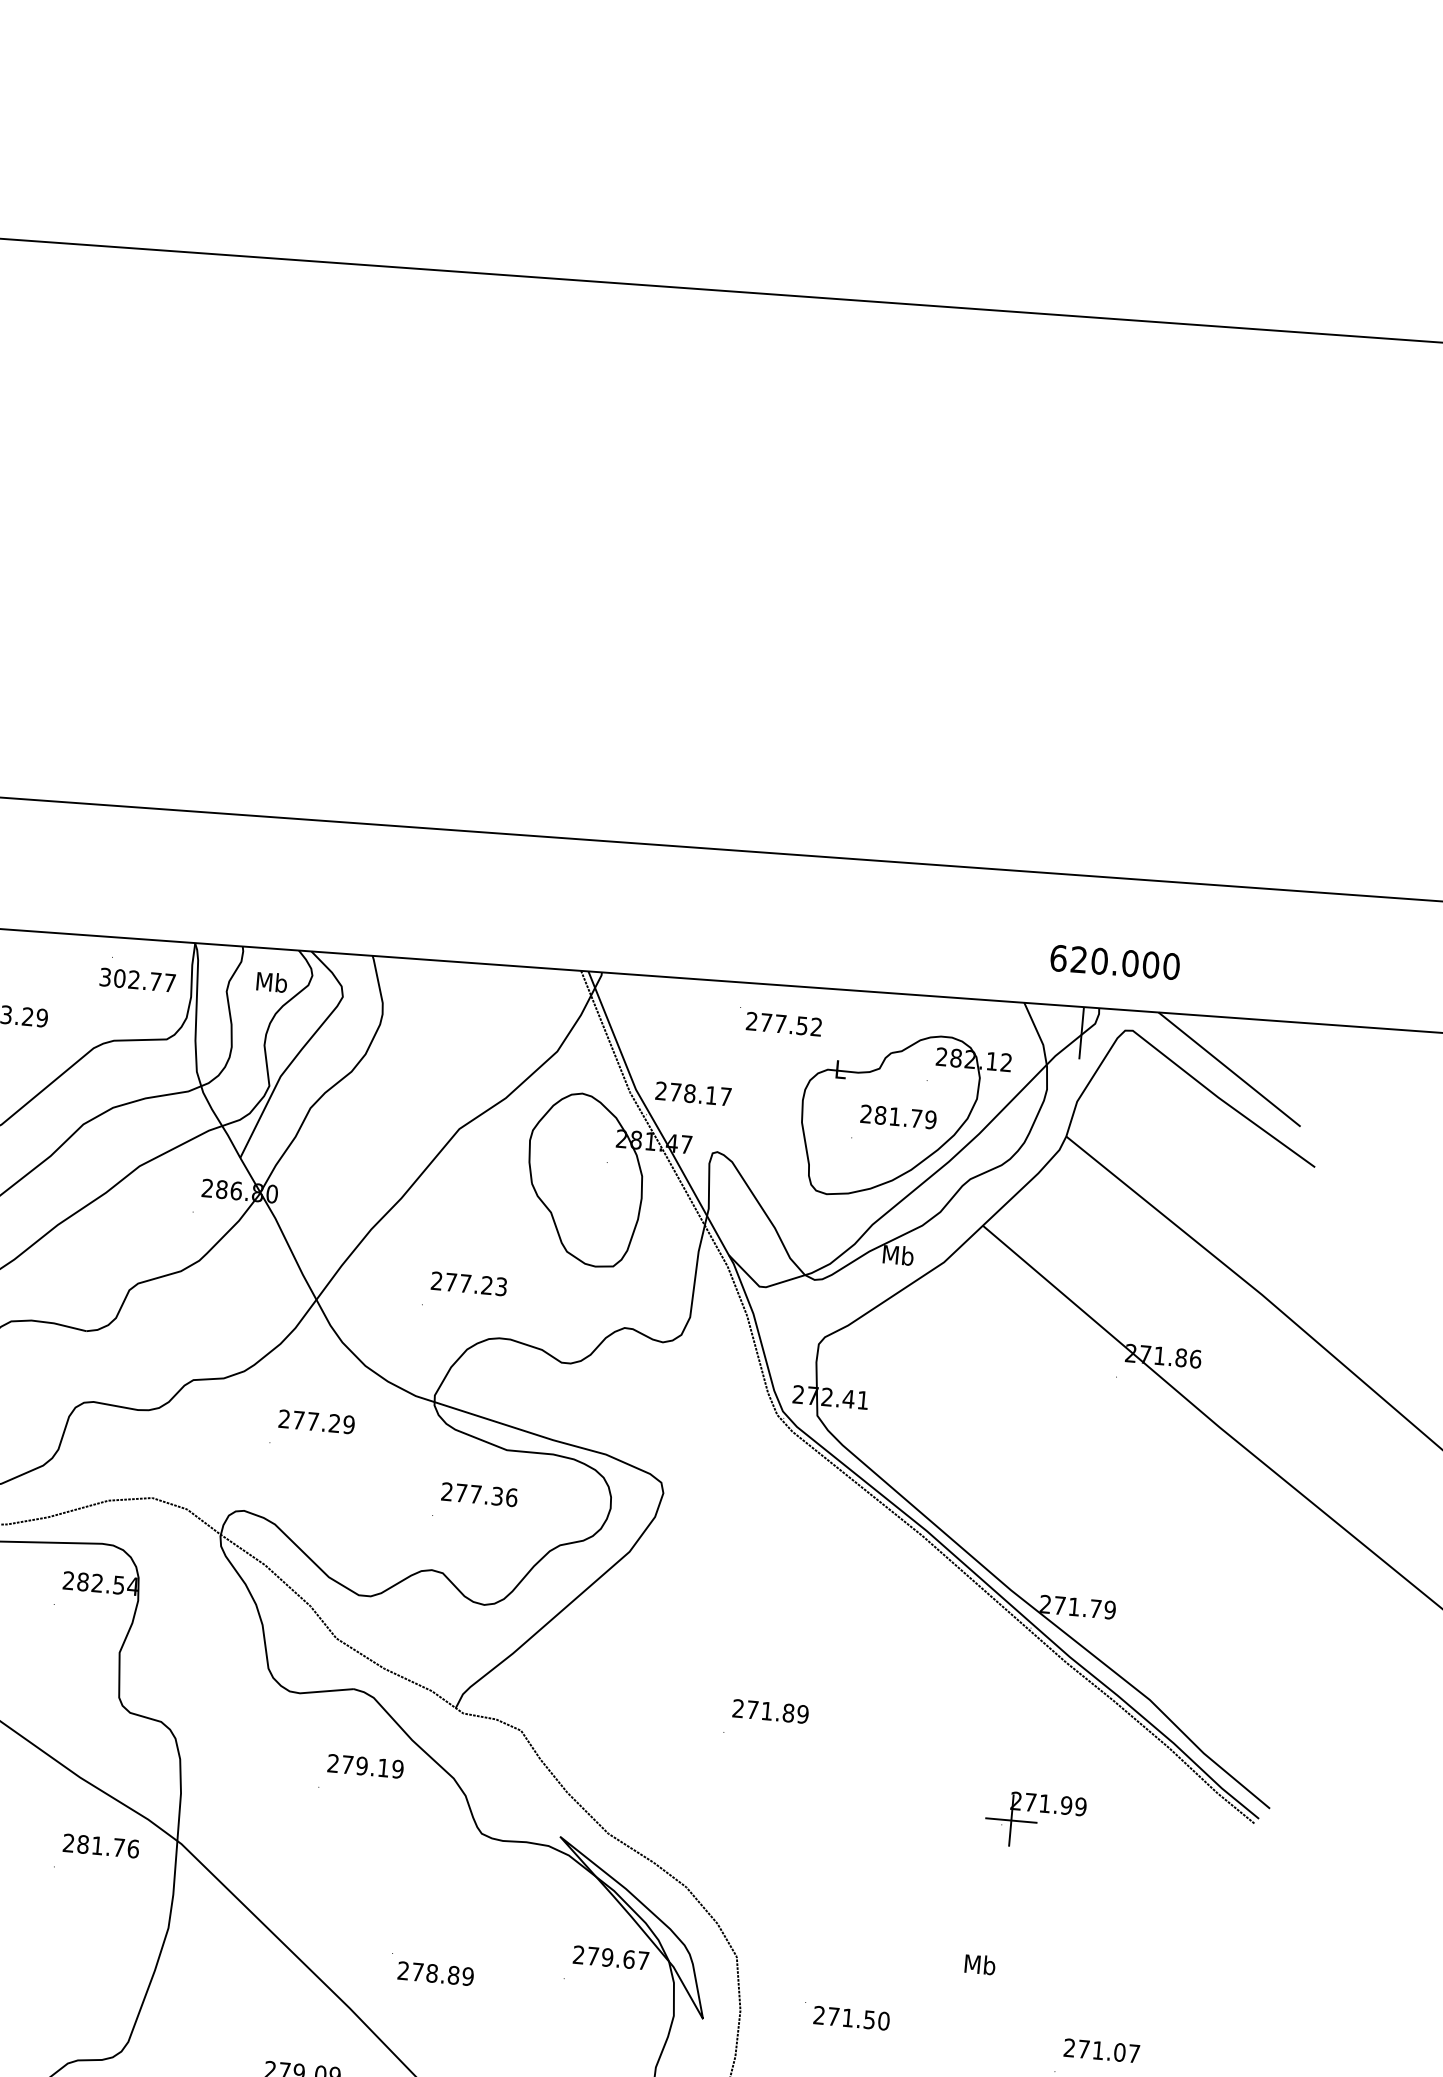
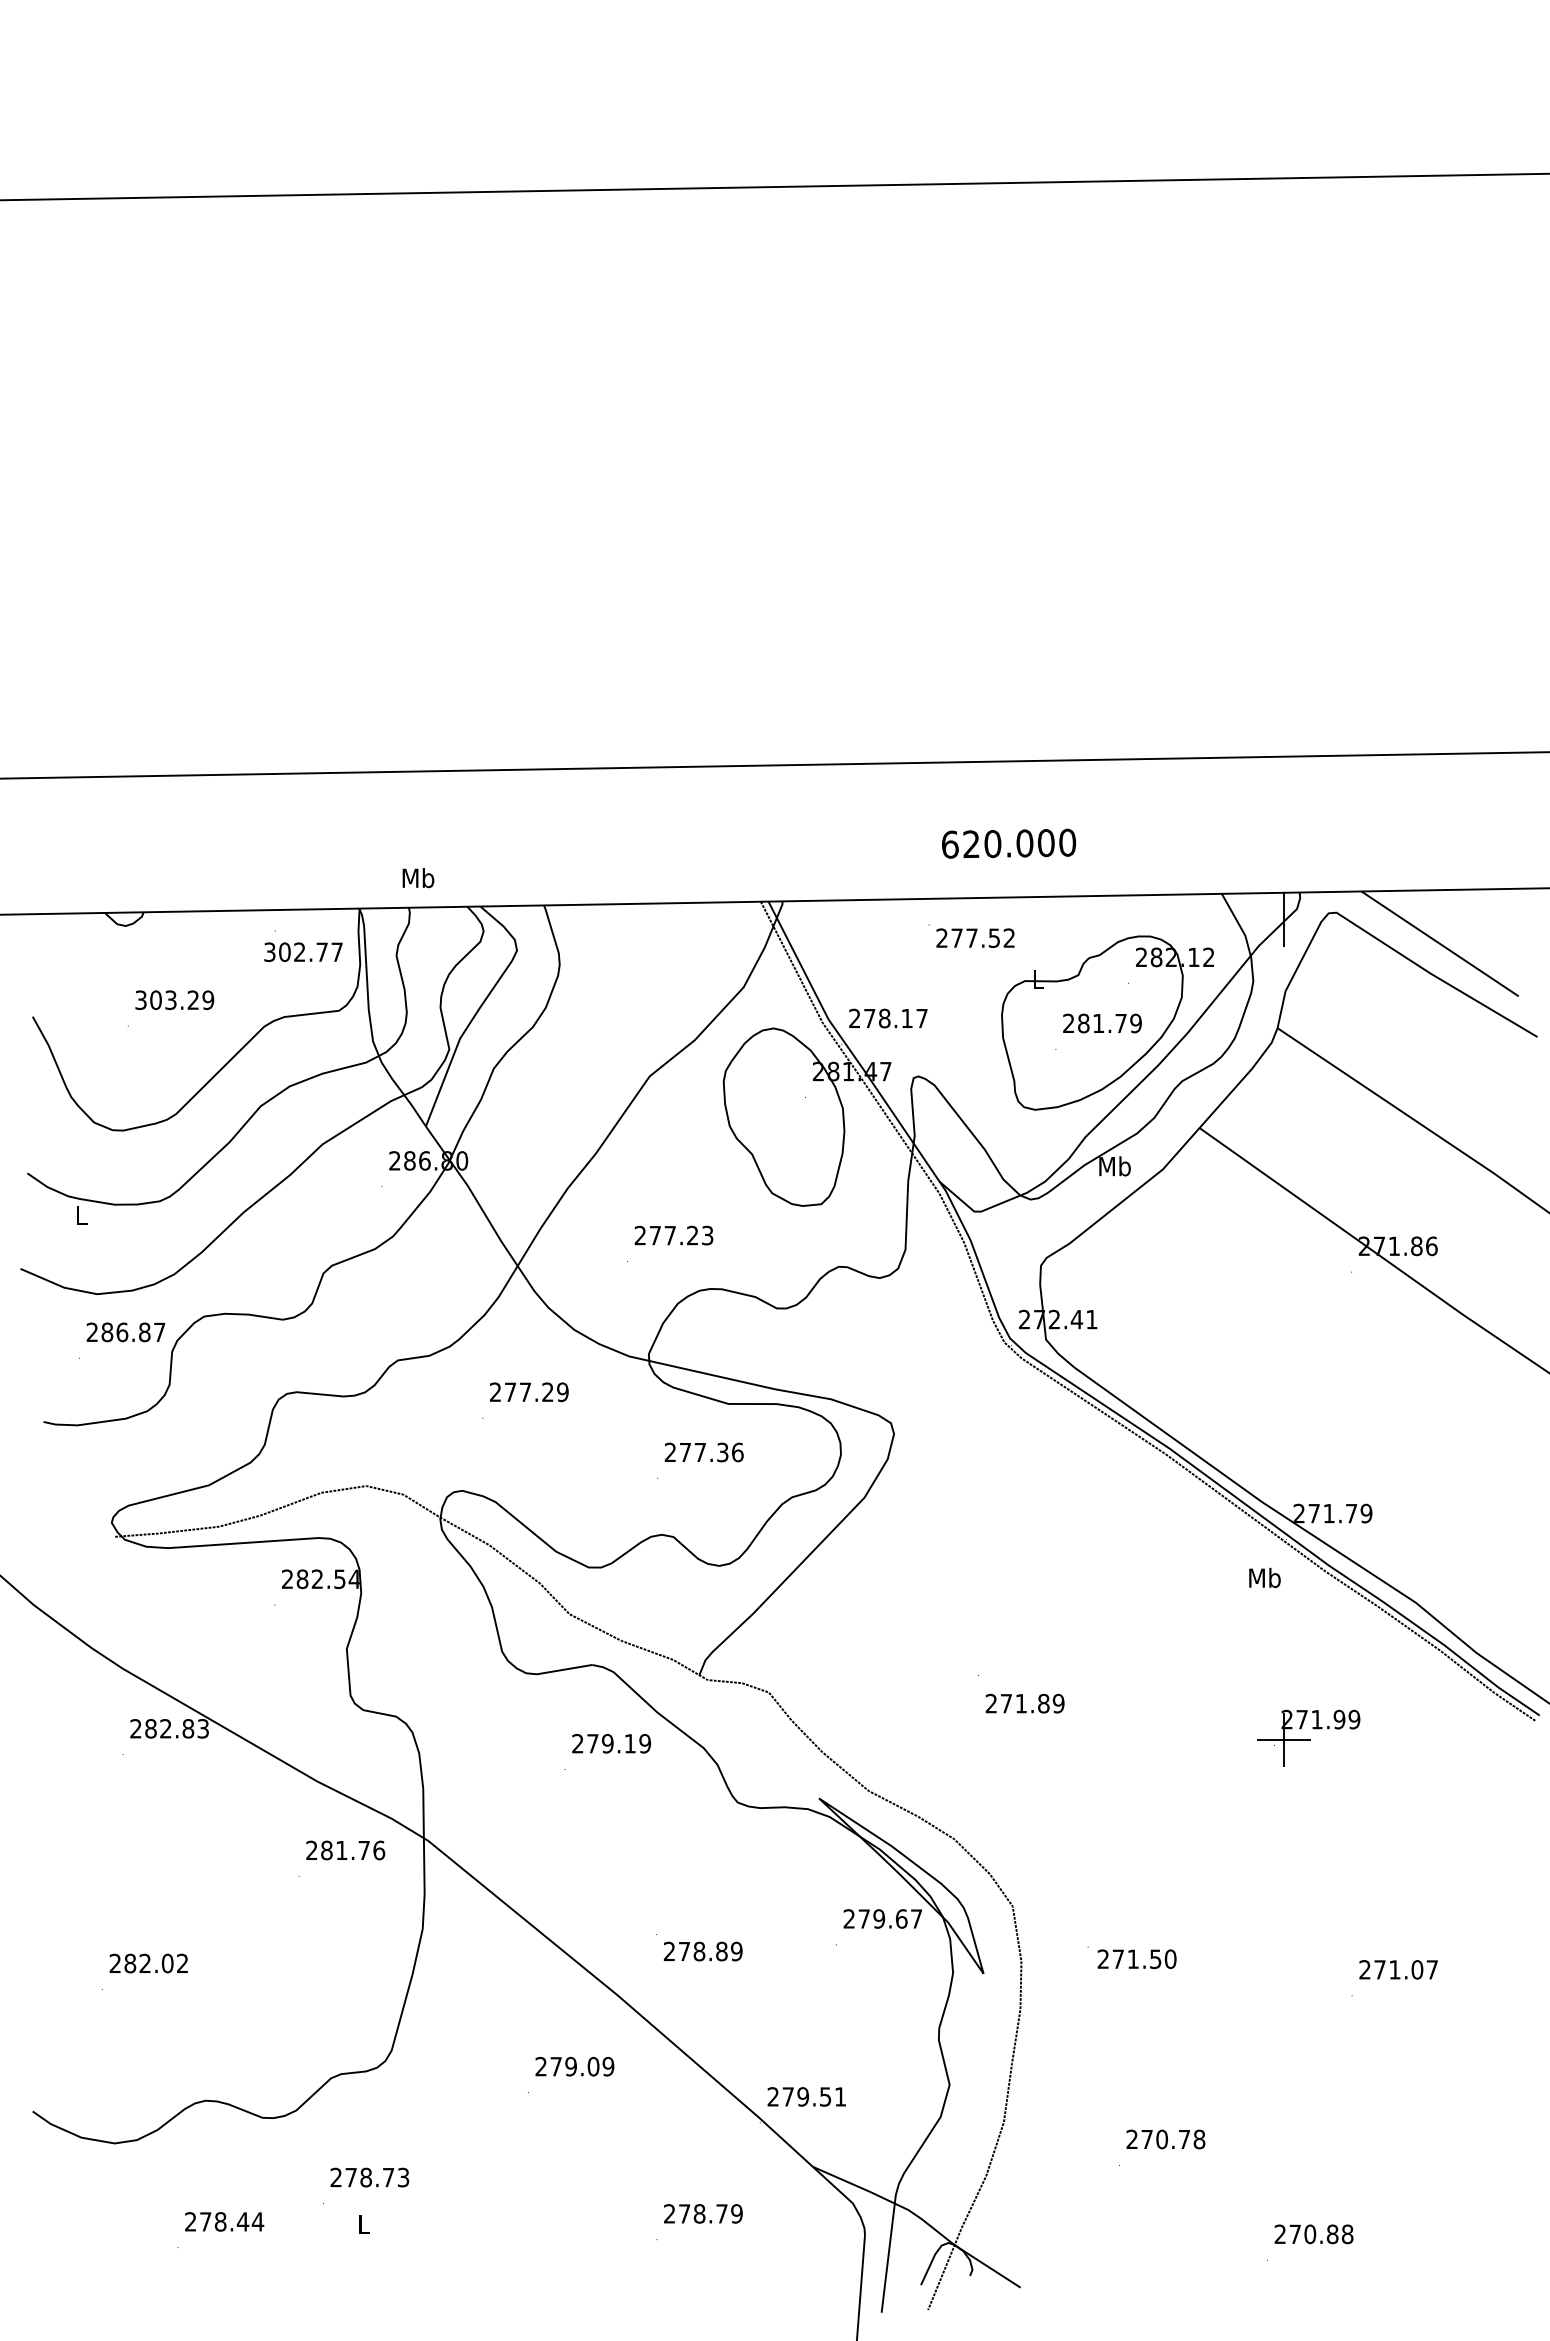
text: (1115, 962) -> (1009, 843), moved
text: (271, 982) -> (418, 878), moved
text: (770, 1711) -> (1024, 1703), moved
text: (979, 1964) -> (1264, 1577), moved

